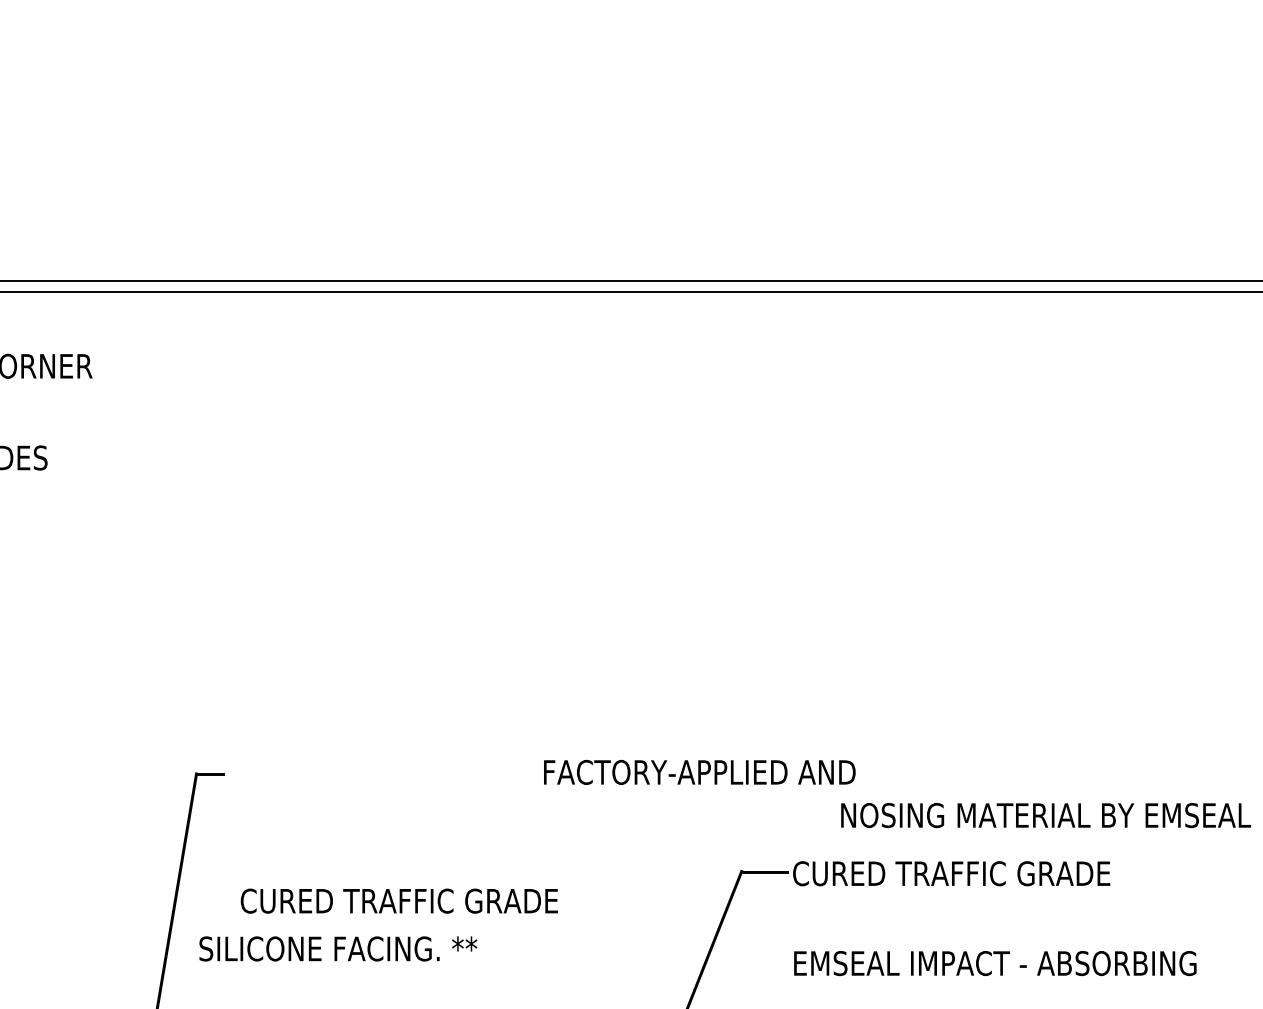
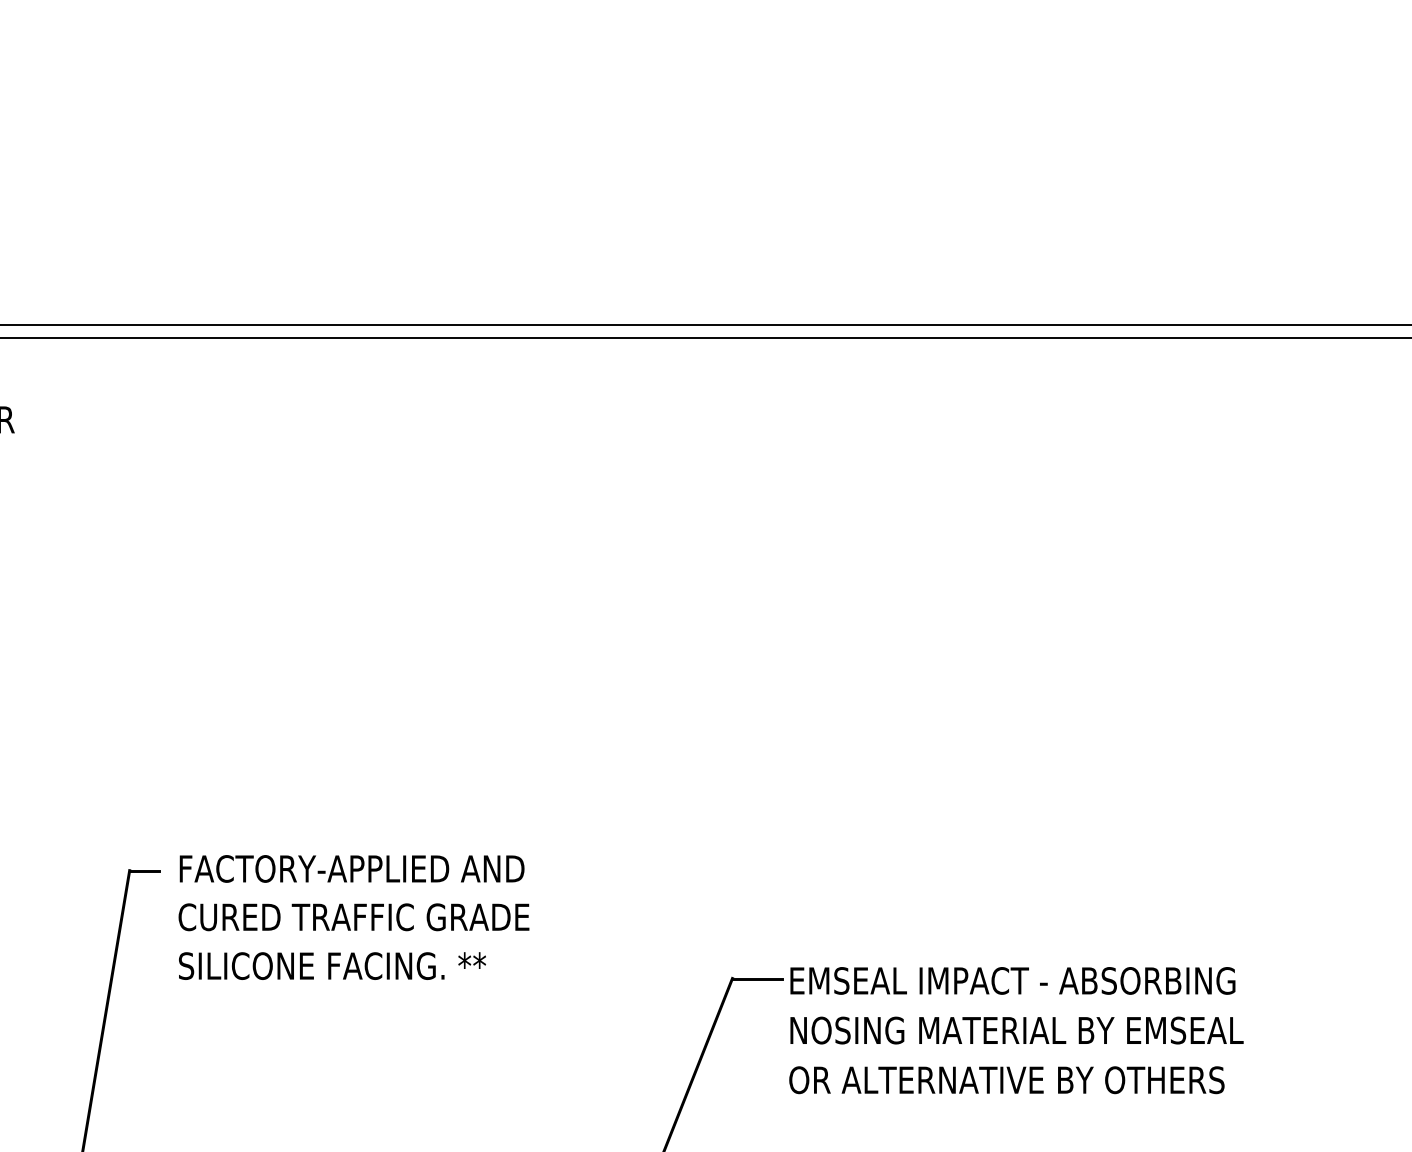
text: (699, 772) -> (351, 868), moved
text: (1045, 815) -> (1016, 1030), moved
text: (994, 873) -> (1012, 980), CURED TRAFFIC GRADE -> EMSEAL IMPACT - ABSORBING
text: (398, 901) -> (353, 917), moved
text: (338, 948) -> (332, 965), moved
text: (994, 963) -> (1012, 1080), EMSEAL IMPACT - ABSORBING -> OR ALTERNATIVE BY OTHERS

